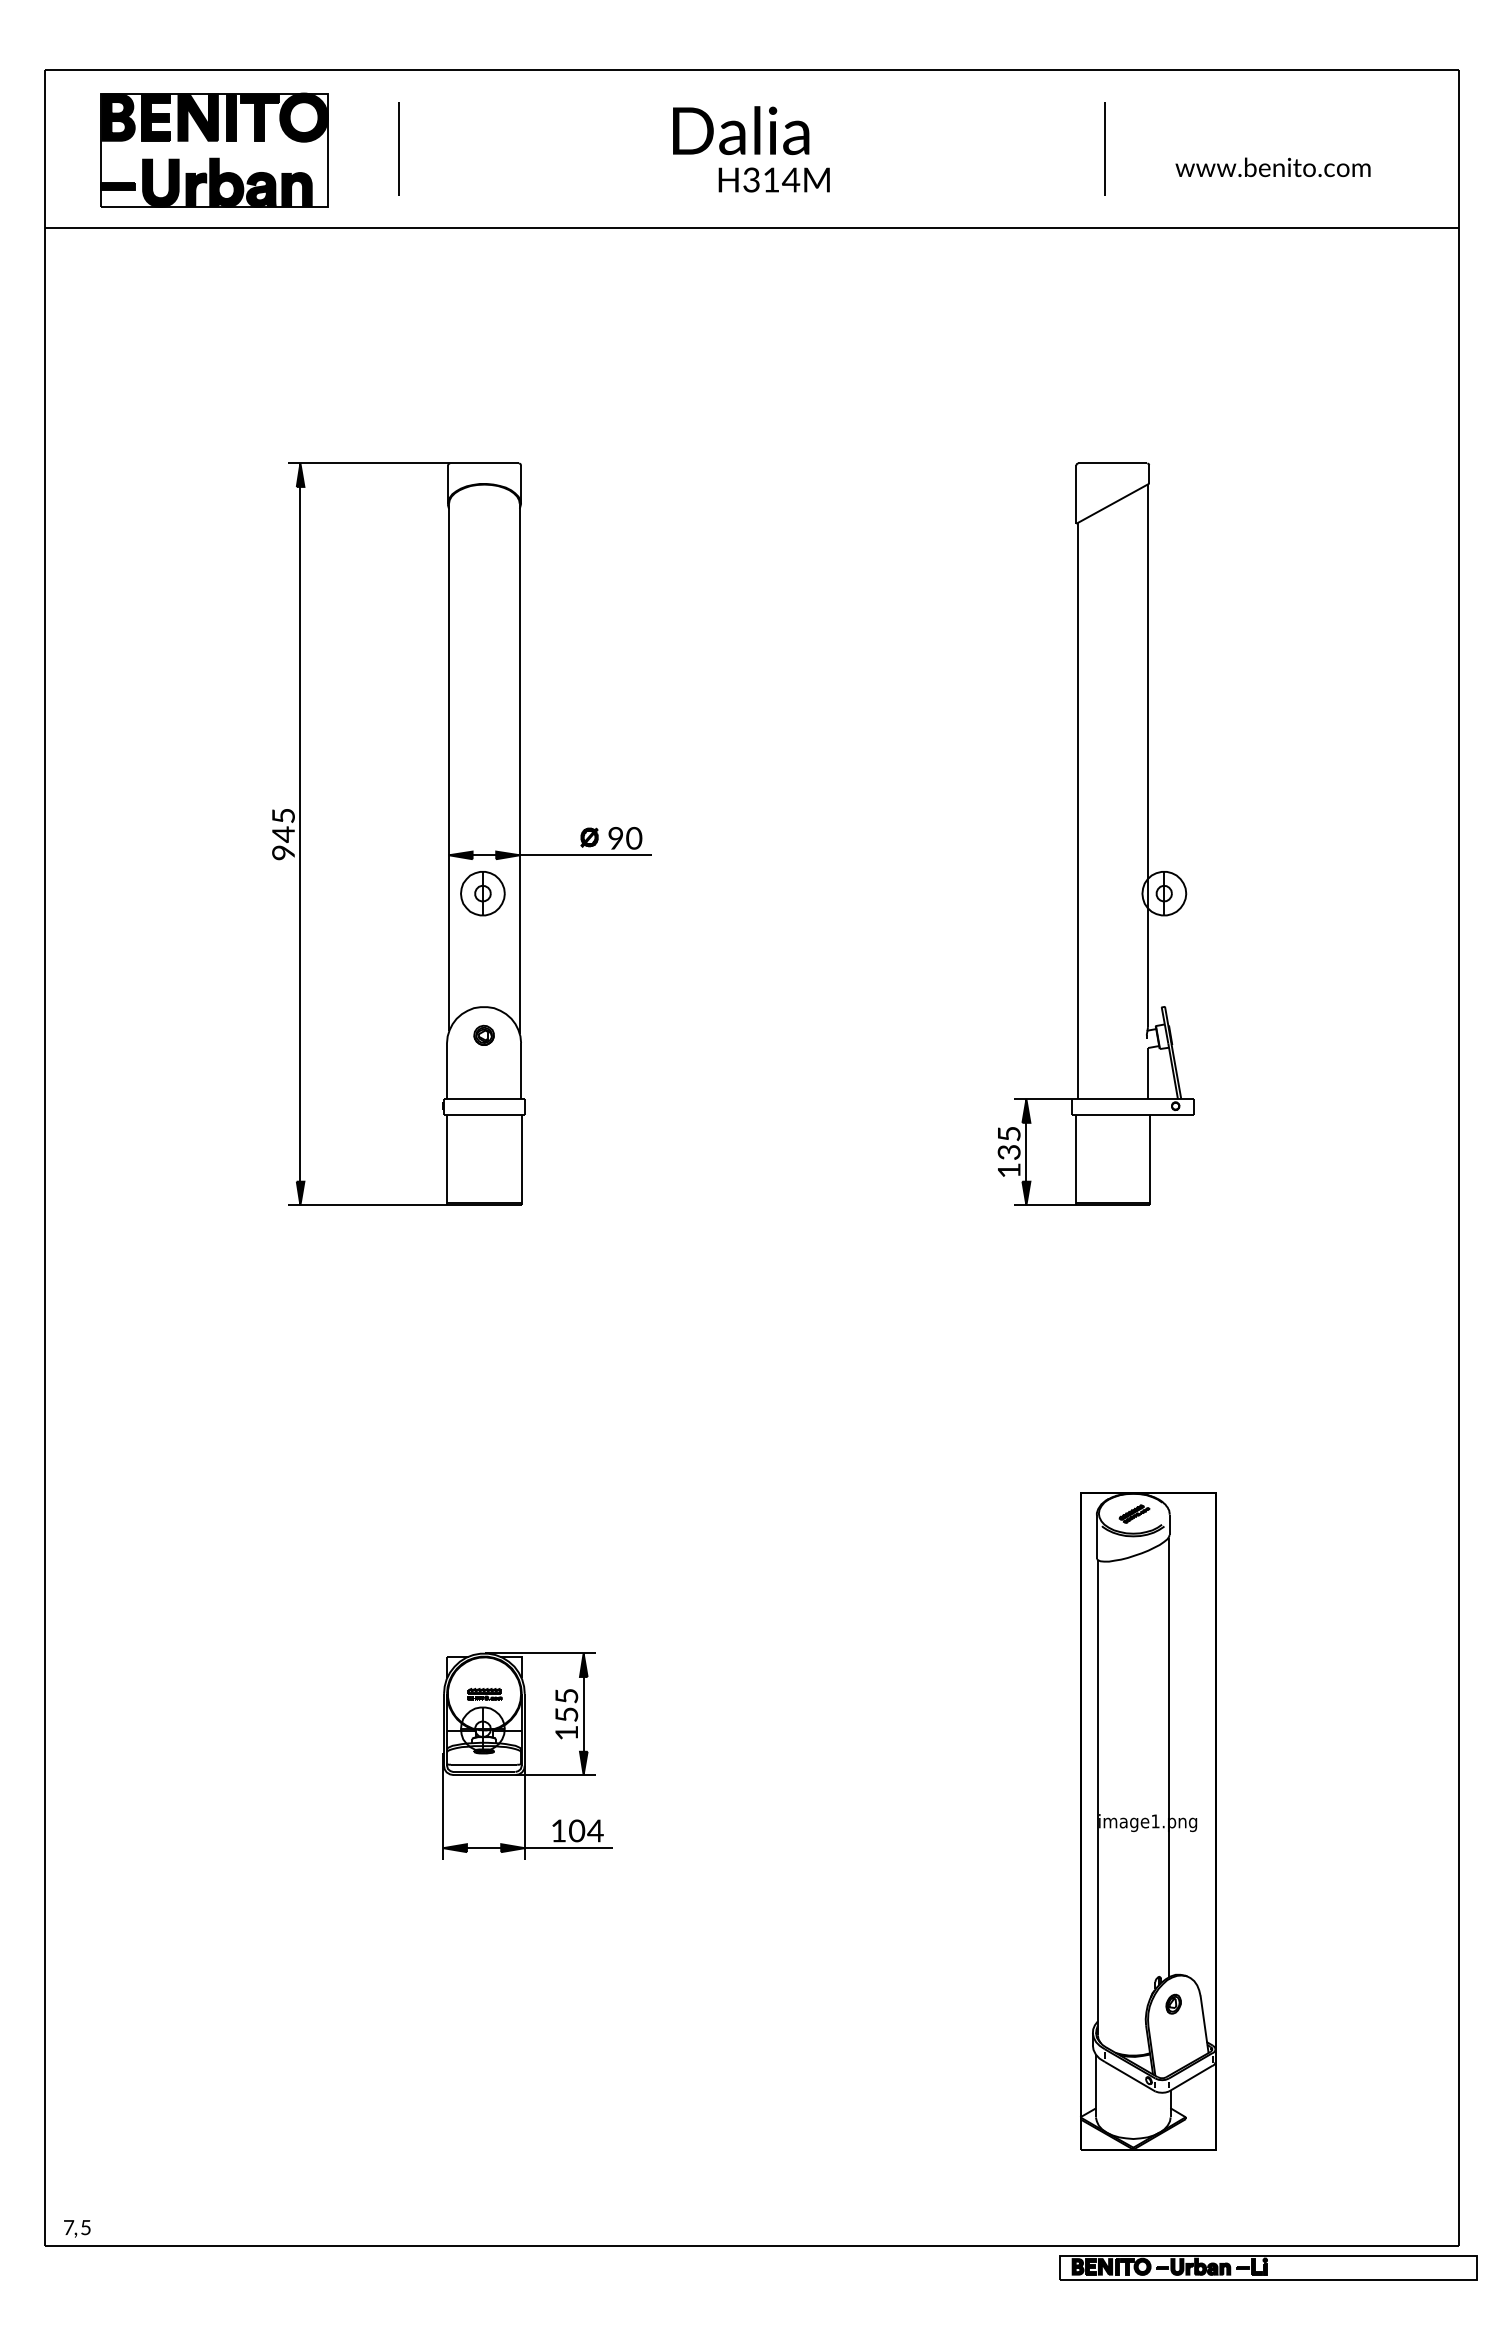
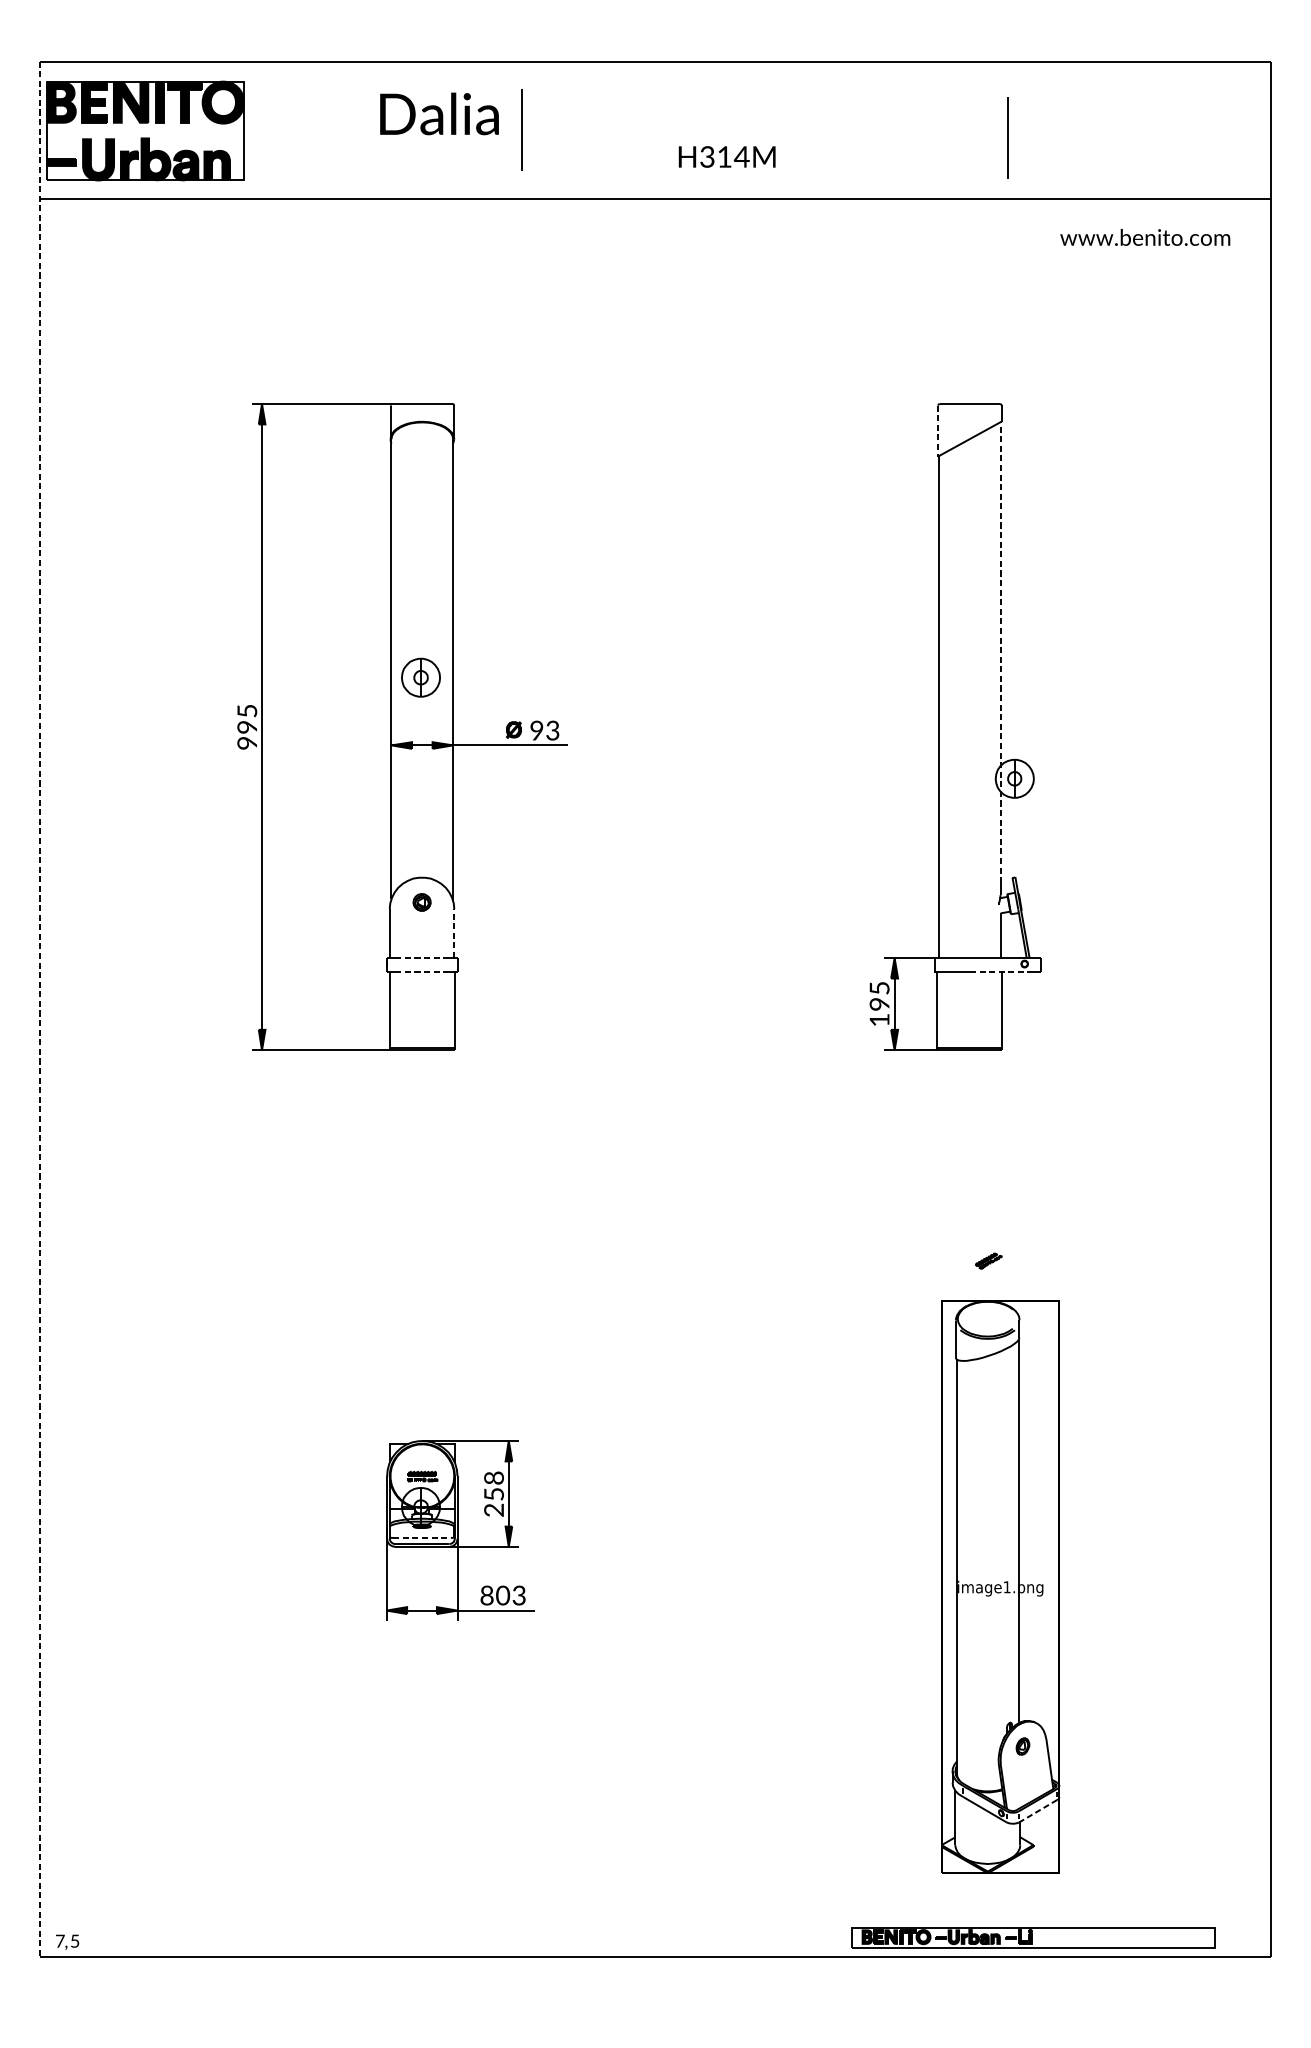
text: (741, 130) -> (439, 113), moved
line: (398, 148) -> (521, 129), moved
line: (1104, 148) -> (1007, 137), moved
part: (214, 149) -> (145, 130), moved
text: (1272, 167) -> (1144, 237), moved
text: (773, 179) -> (726, 156), moved
line: (1076, 495) -> (938, 431), solid -> dashed
line: (1148, 748) -> (1001, 652), solid -> dashed
text: (283, 834) -> (247, 727), 4 -> 9
text: (634, 838) -> (553, 730), 0 -> 3
part: (482, 893) -> (420, 677), moved
line: (521, 1070) -> (454, 932), solid -> dashed
line: (484, 1099) -> (422, 958), solid -> dashed
line: (484, 1114) -> (422, 971), solid -> dashed
line: (1148, 1114) -> (1001, 971), solid -> dashed
text: (1009, 1152) -> (879, 1004), 13 -> 19
line: (45, 1158) -> (39, 1009), solid -> dashed
part: (1134, 1513) -> (988, 1260), moved
text: (566, 1695) -> (493, 1477), 5 -> 8
text: (566, 1732) -> (493, 1509), 1 -> 2
line: (484, 1764) -> (422, 1537), solid -> dashed
text: (558, 1830) -> (486, 1595), 1 -> 8
text: (595, 1830) -> (519, 1595), 4 -> 3
line: (1191, 2078) -> (1038, 1811), solid -> dashed
part: (1268, 2267) -> (1033, 1937), moved

